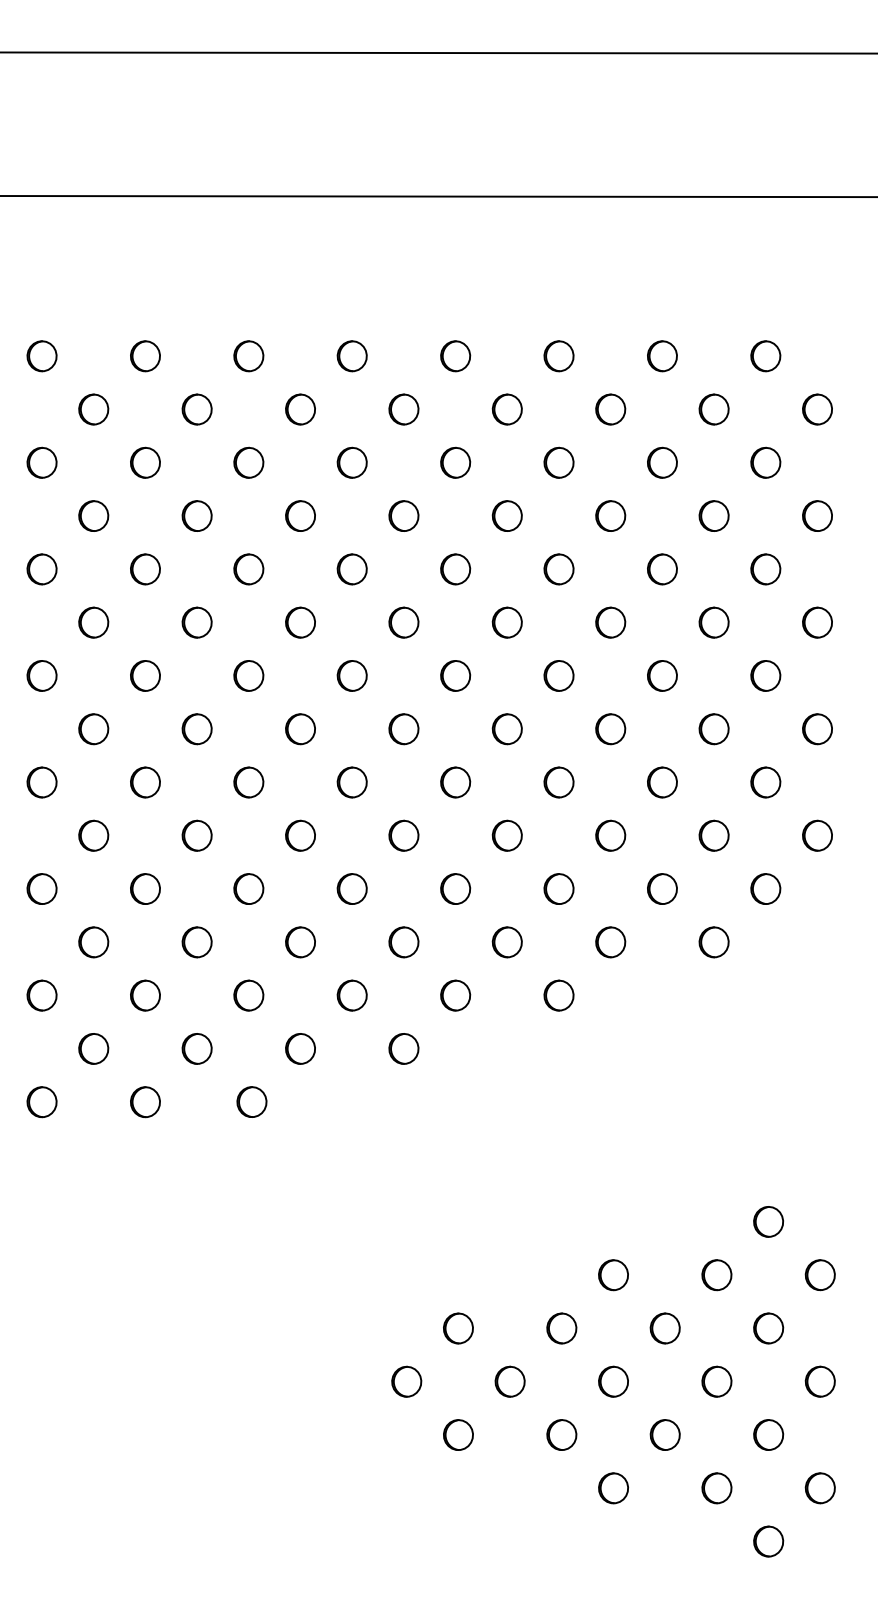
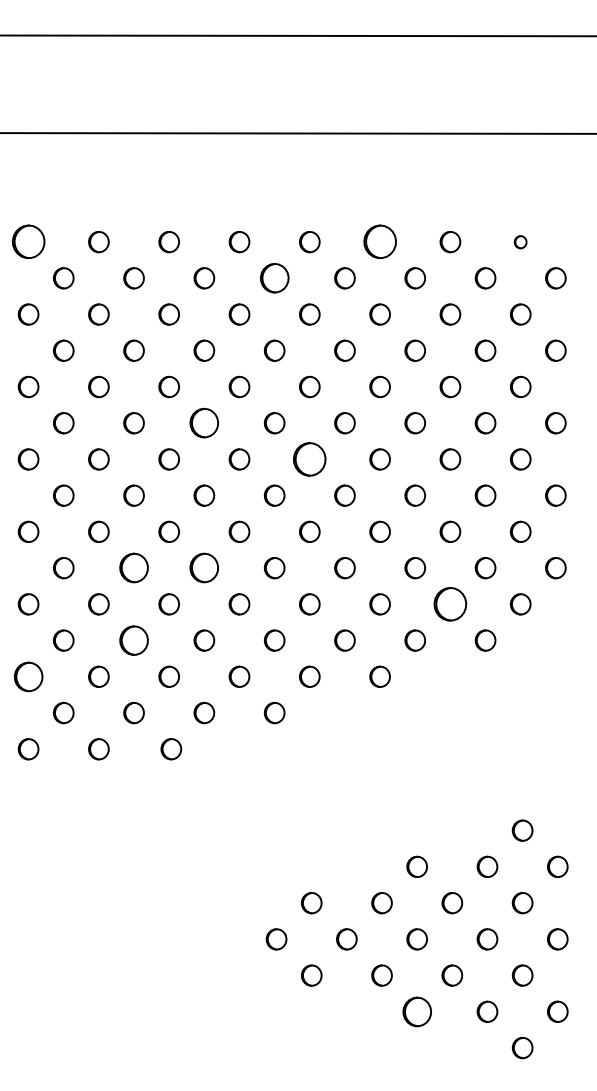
part: (41, 356) -> (28, 242), size x1.6
part: (558, 356) -> (379, 242), size x1.6
part: (765, 356) -> (520, 242), size x0.6
part: (403, 409) -> (274, 278), size x1.4
part: (300, 623) -> (204, 423), size x1.4
part: (455, 676) -> (309, 459), size x1.6
part: (196, 836) -> (133, 568), size x1.4
part: (300, 836) -> (204, 568), size x1.4
part: (662, 889) -> (450, 604), size x1.6
part: (196, 942) -> (133, 640), size x1.4
part: (41, 995) -> (28, 676), size x1.4
part: (612, 1487) -> (416, 1011), size x1.4

